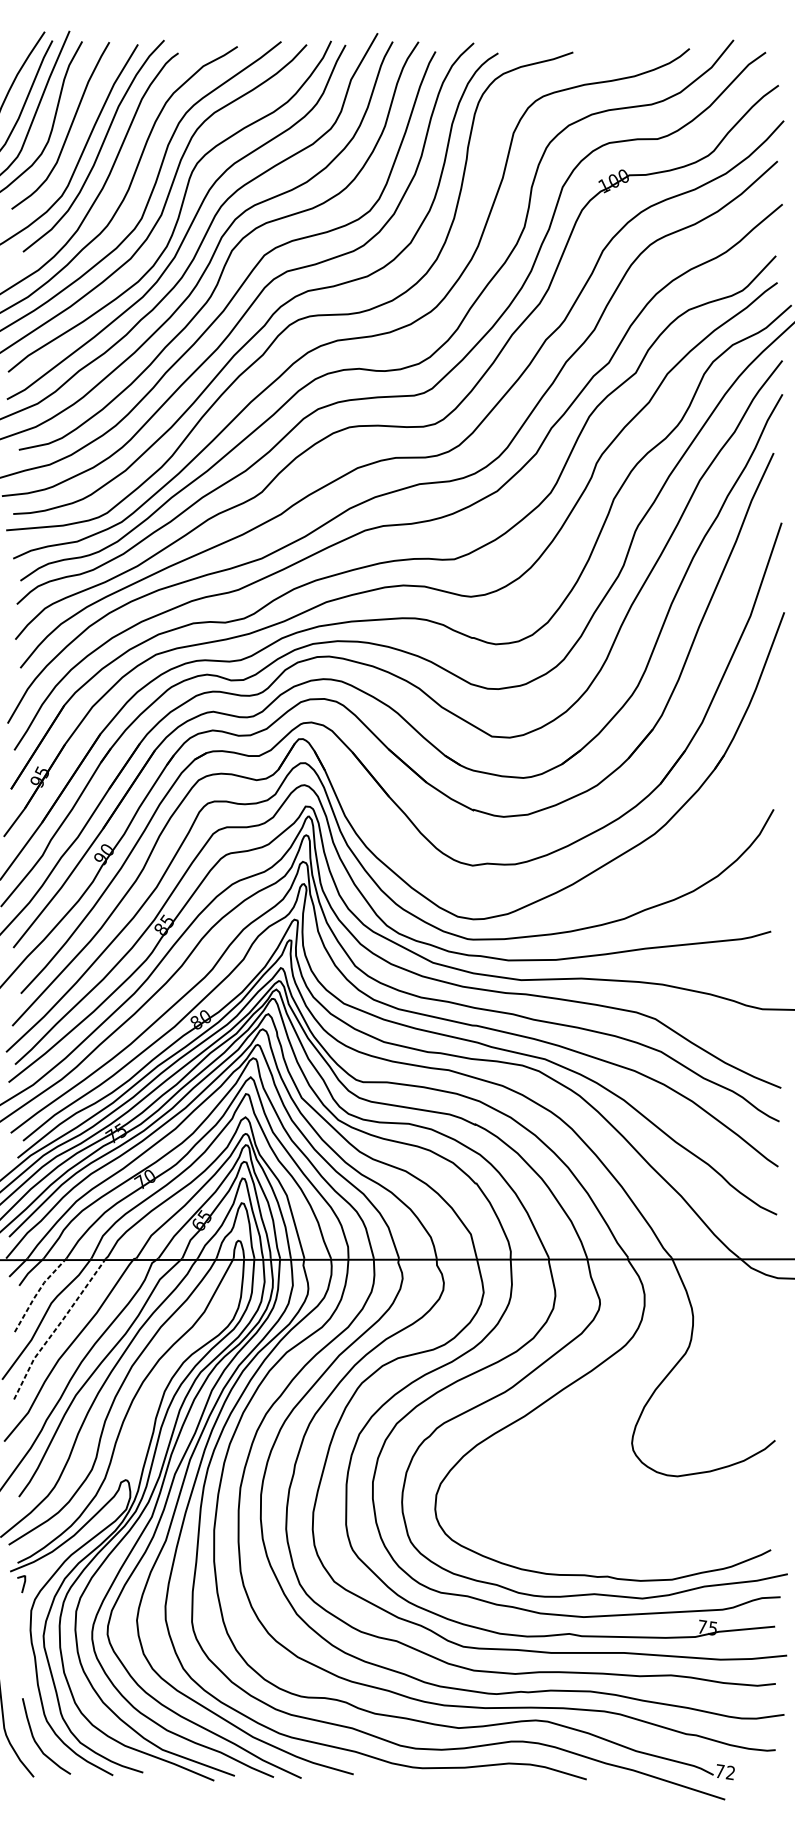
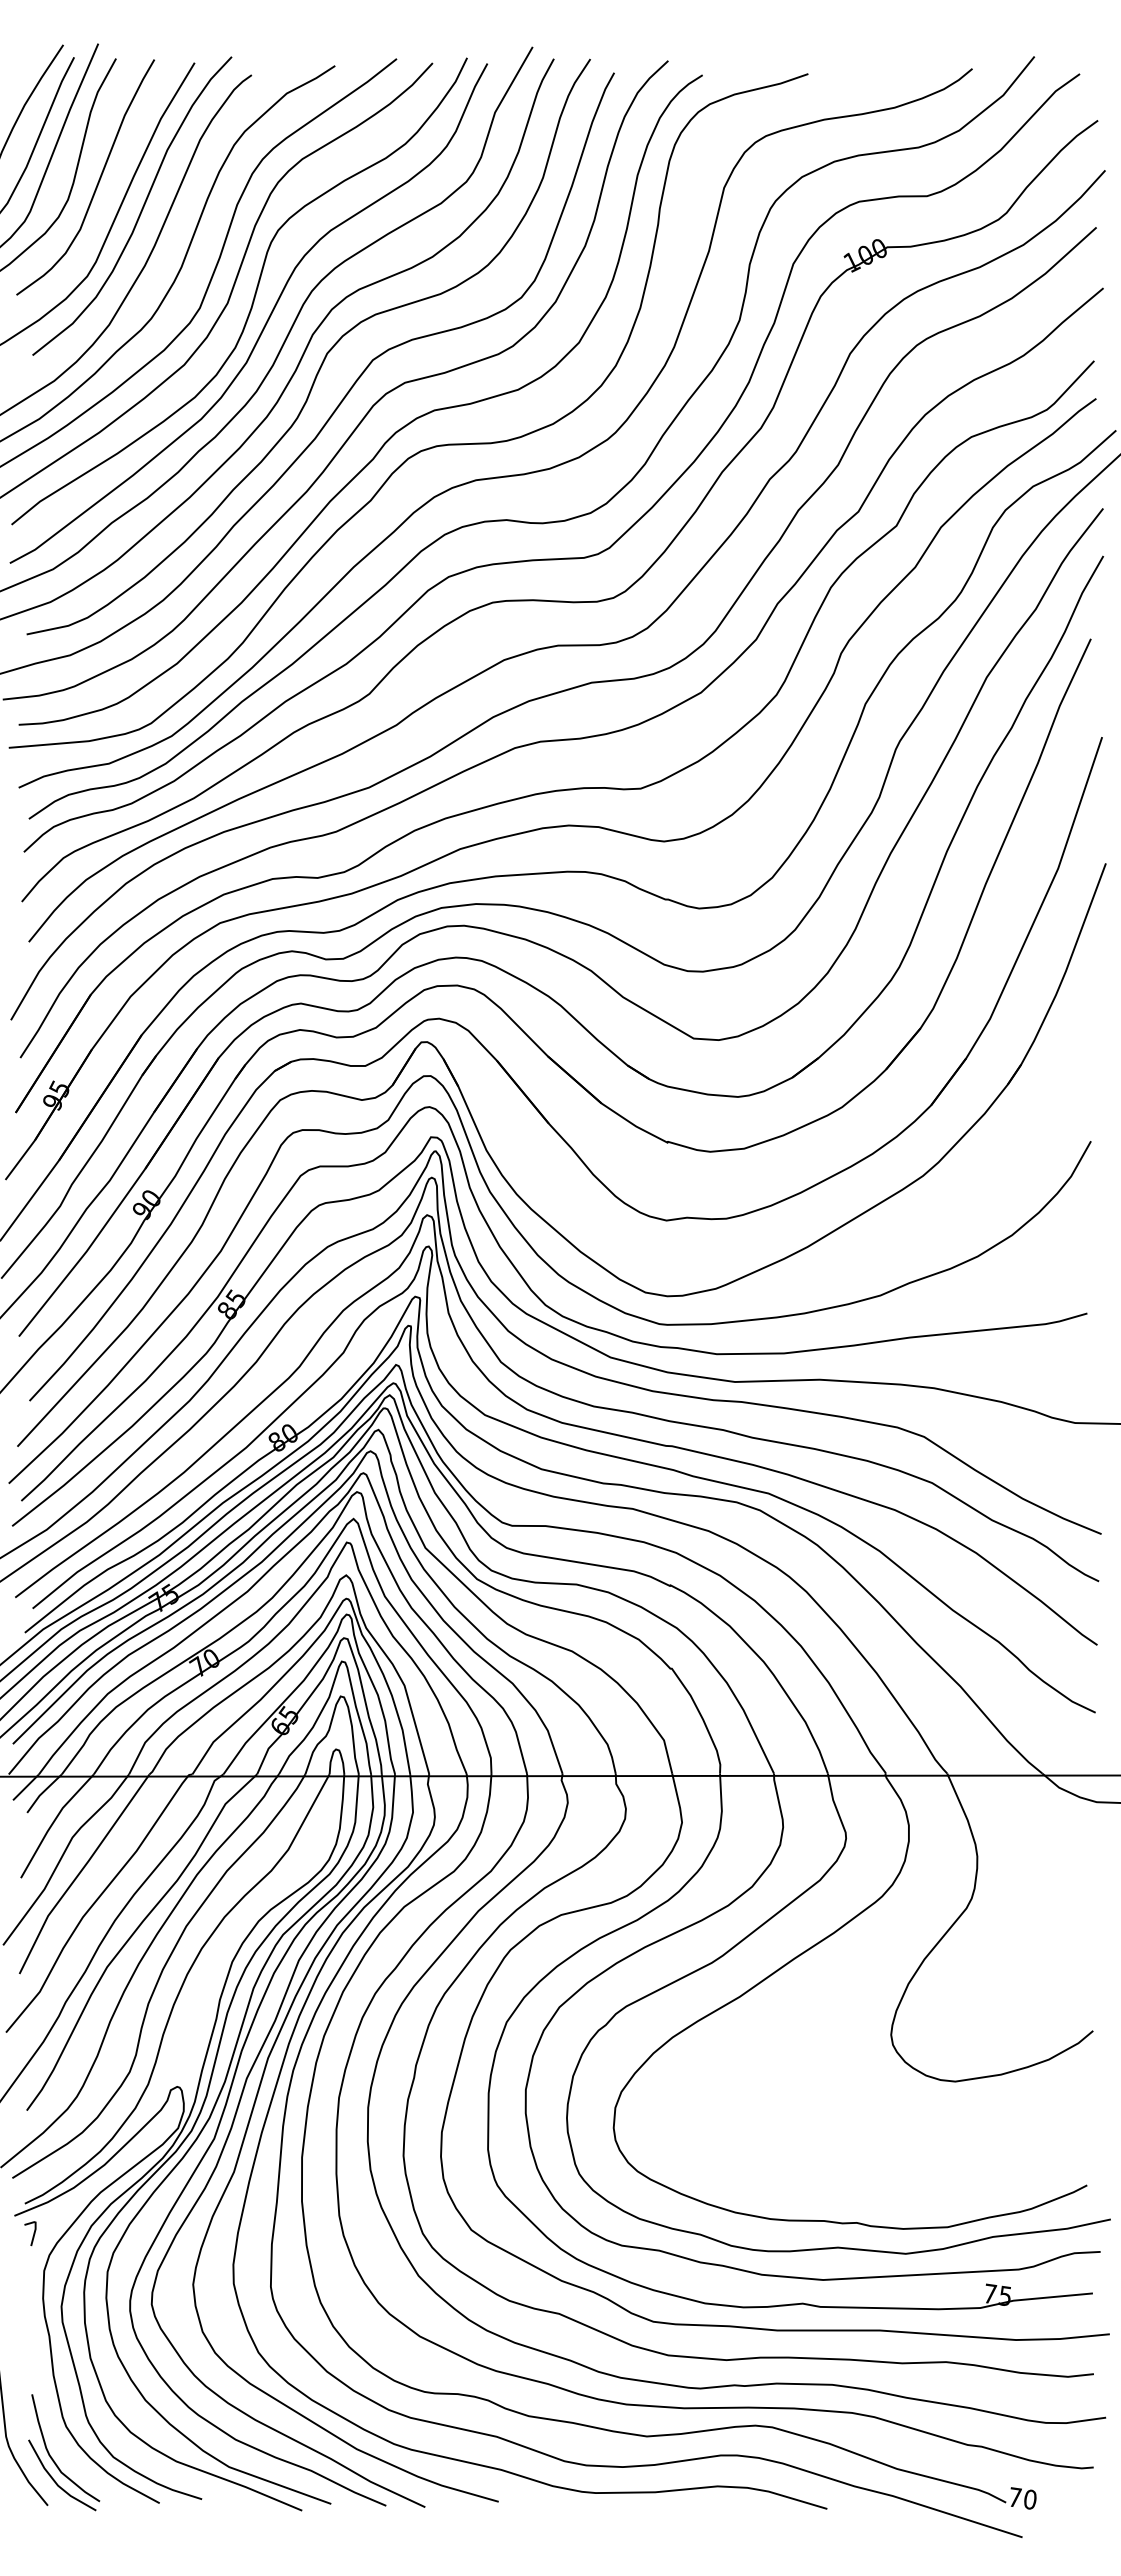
line: (37, 1293) -> (53, 1823), dashed -> solid
line: (57, 1328) -> (80, 1872), dashed -> solid
line: (39, 1759) -> (55, 2480), added
text: (730, 1772) -> (1029, 2499), 72 -> 70

